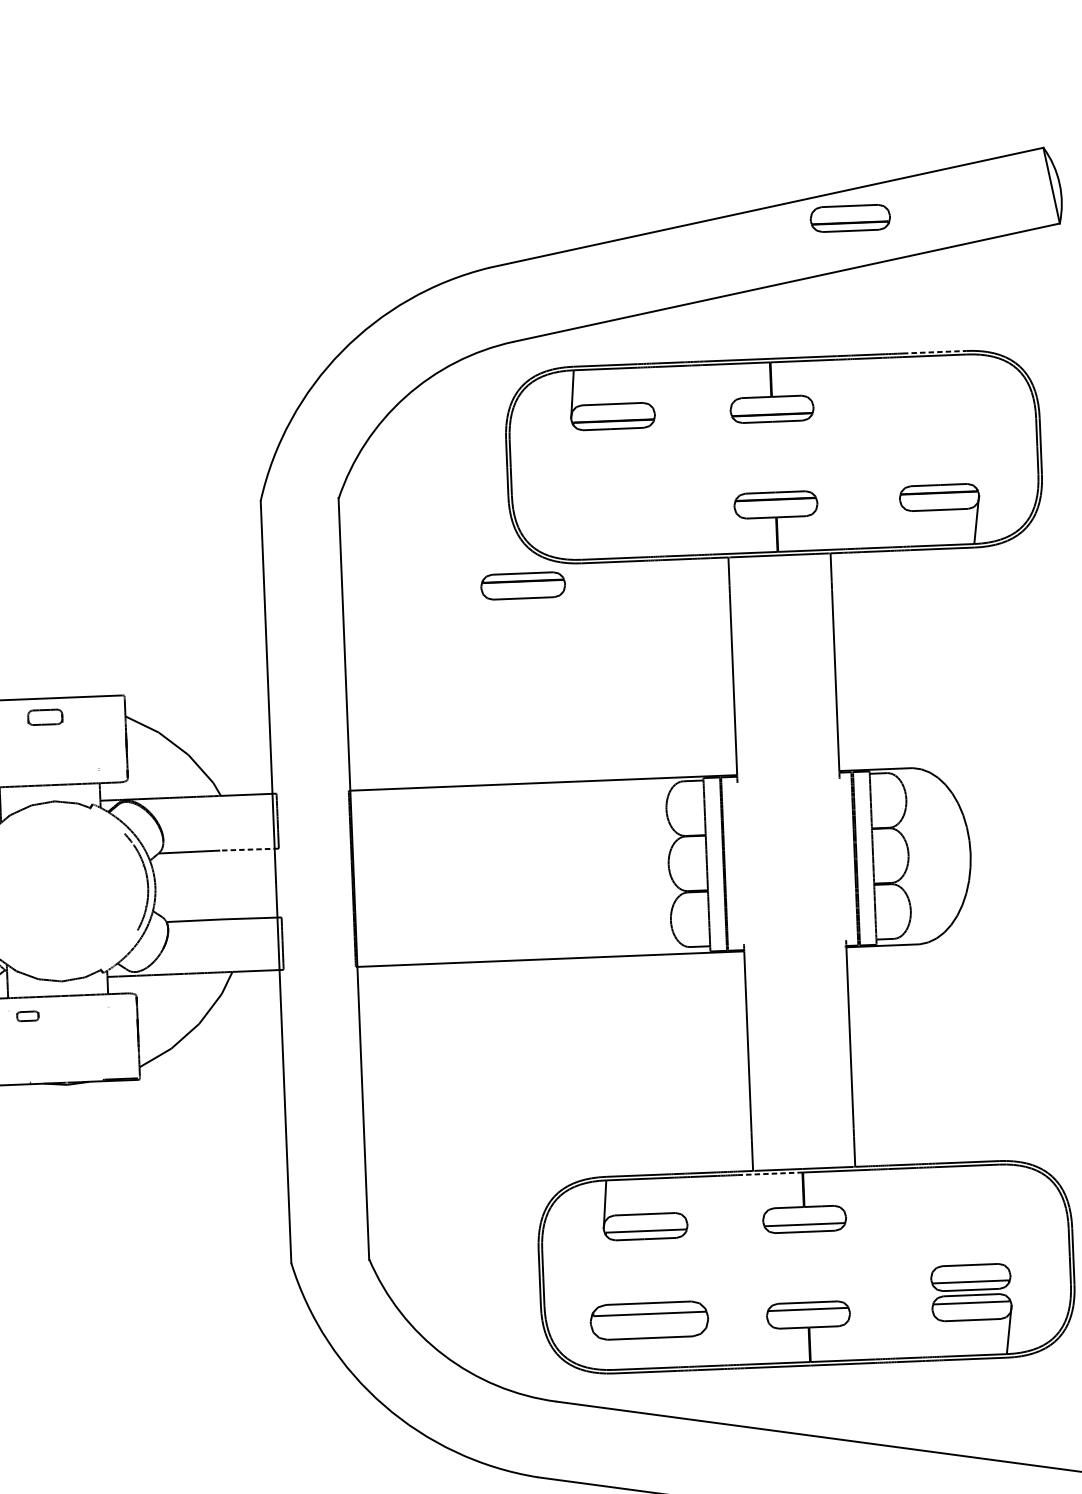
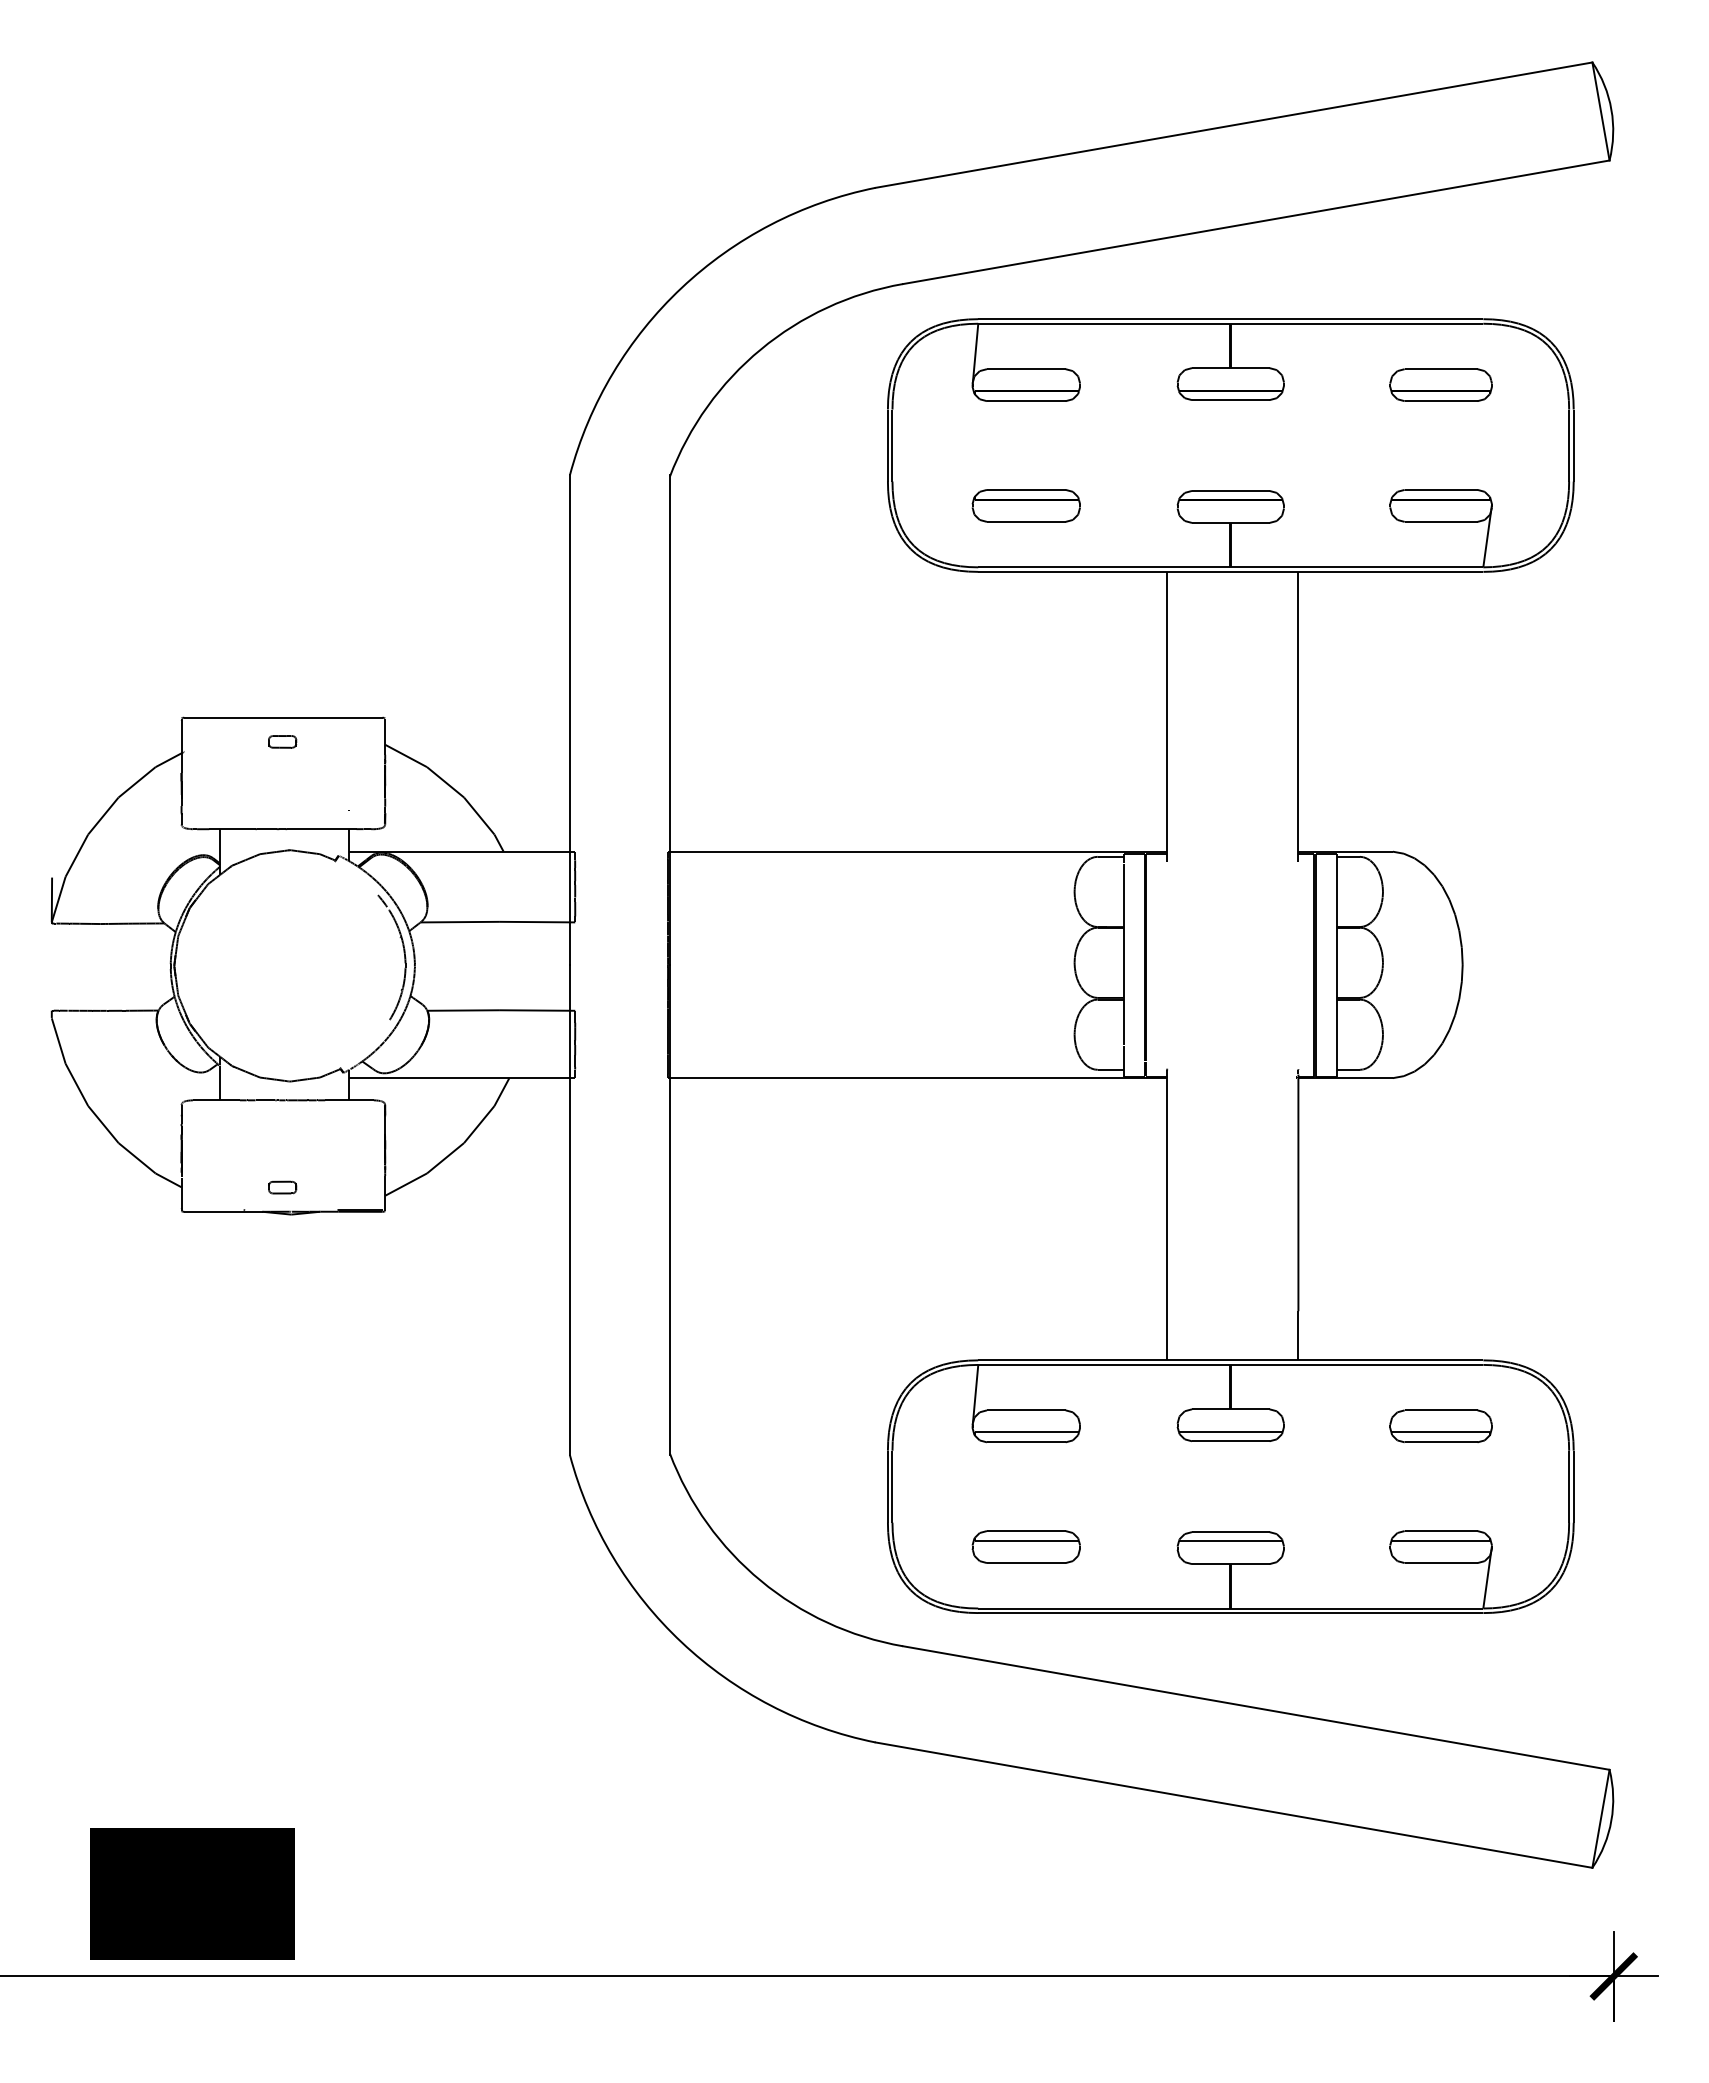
part: (849, 217) -> (1440, 384), moved
line: (934, 352) -> (1442, 319), dashed -> solid
part: (522, 585) -> (1025, 505), moved
part: (45, 717) -> (282, 741), size x0.62
line: (249, 849) -> (537, 922), dashed -> solid
part: (27, 1016) -> (282, 1187), moved
line: (769, 1173) -> (1188, 1364), dashed -> solid
part: (970, 1276) -> (1440, 1425), moved
part: (648, 1320) -> (1025, 1546), size x0.71

